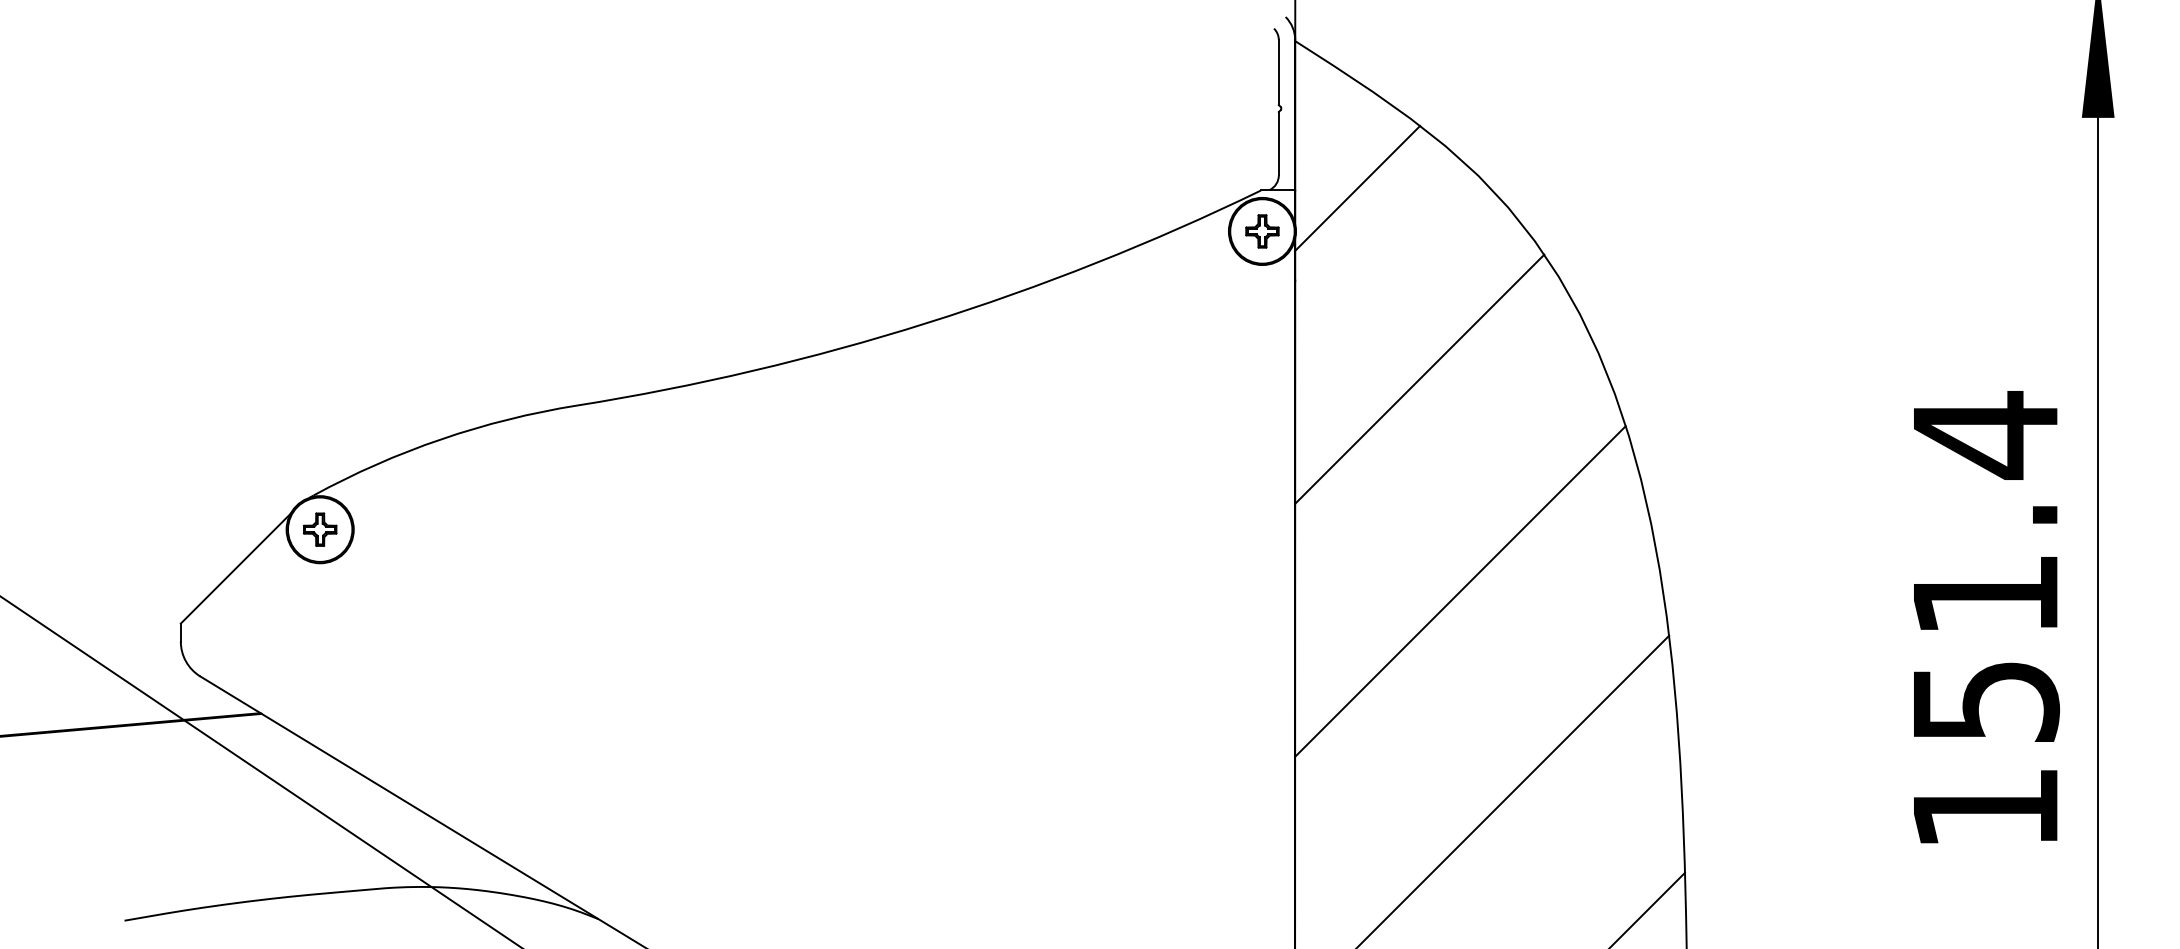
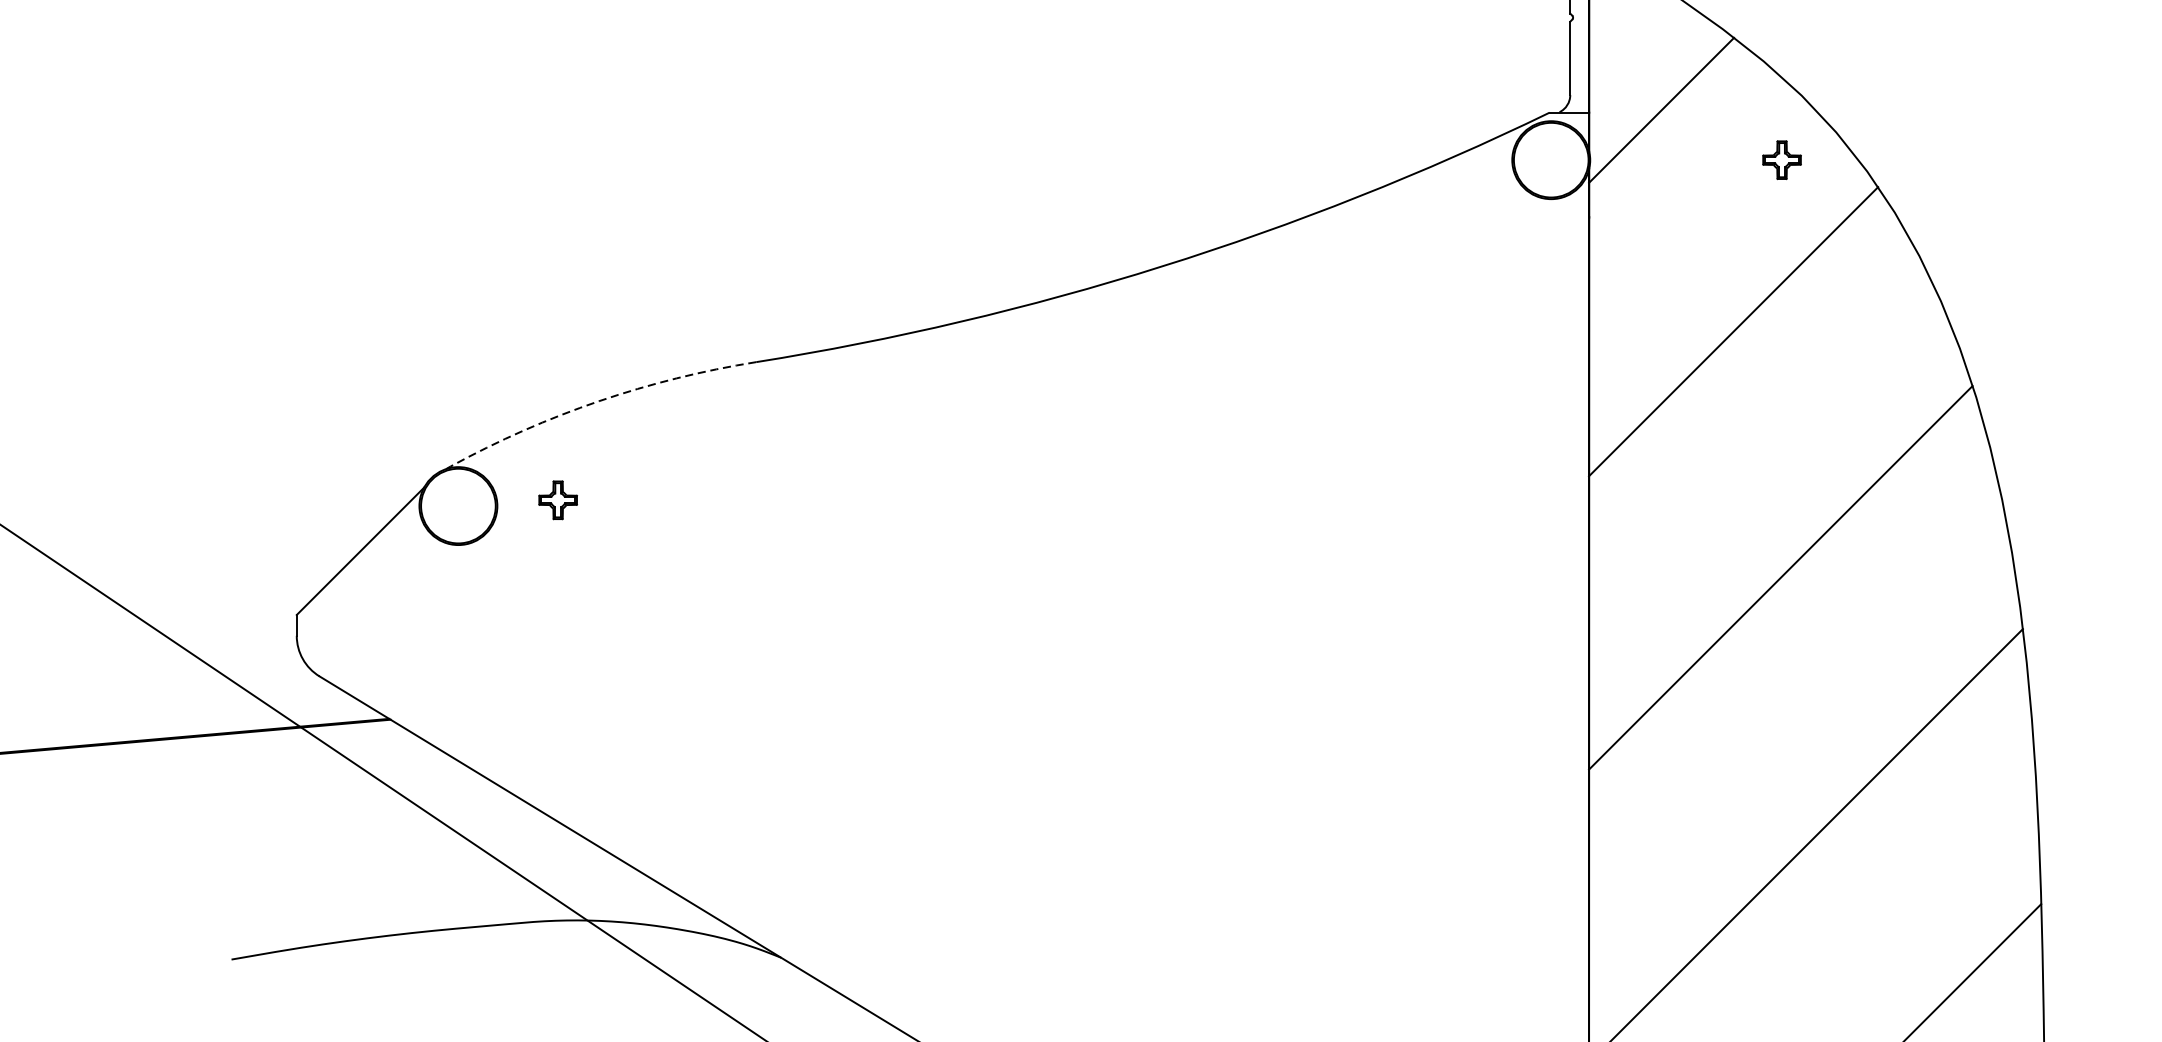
part: (1262, 231) -> (1782, 160), moved
arc: (441, 439) -> (599, 401), solid -> dashed
part: (319, 529) -> (557, 500), moved

